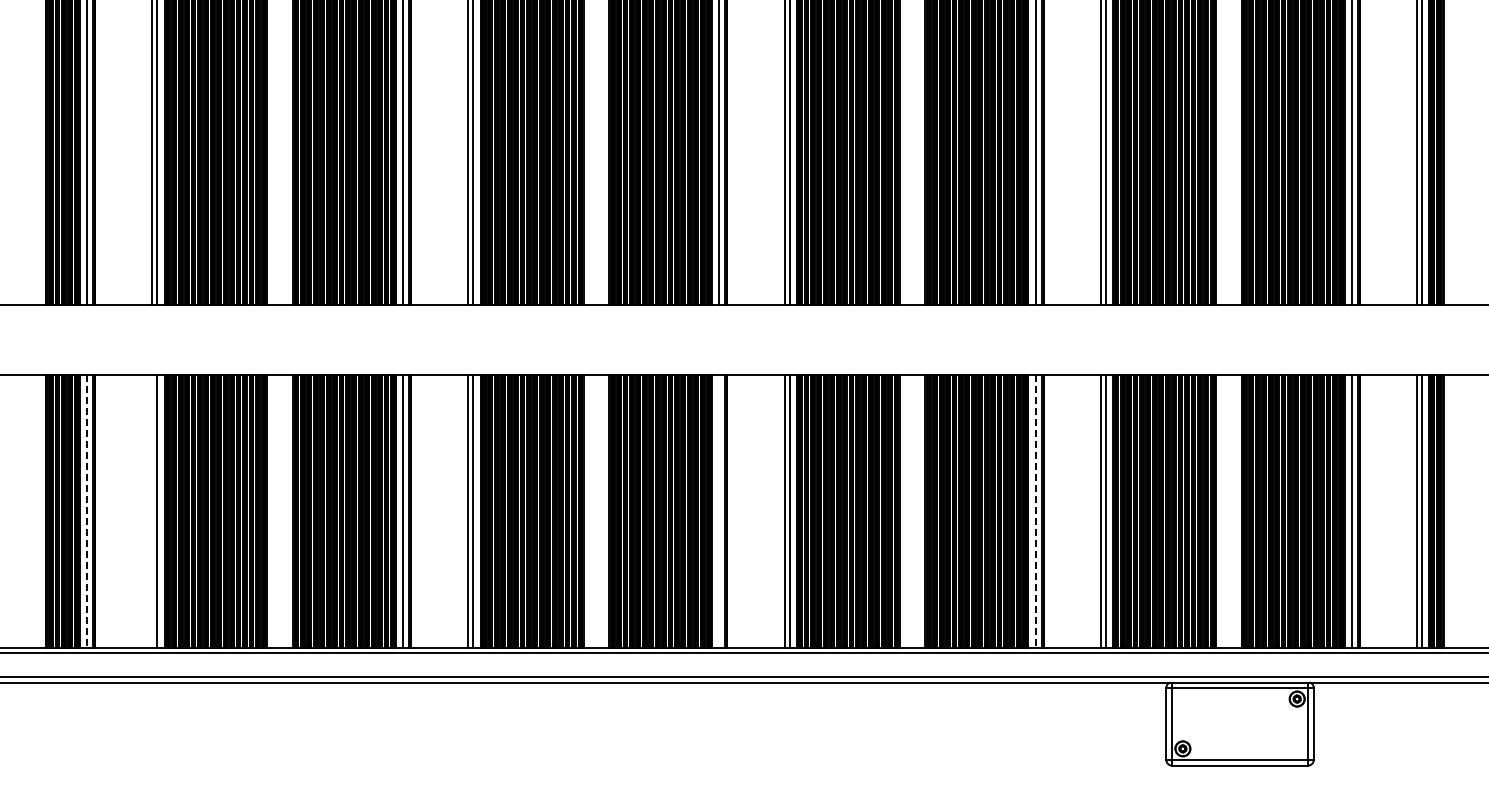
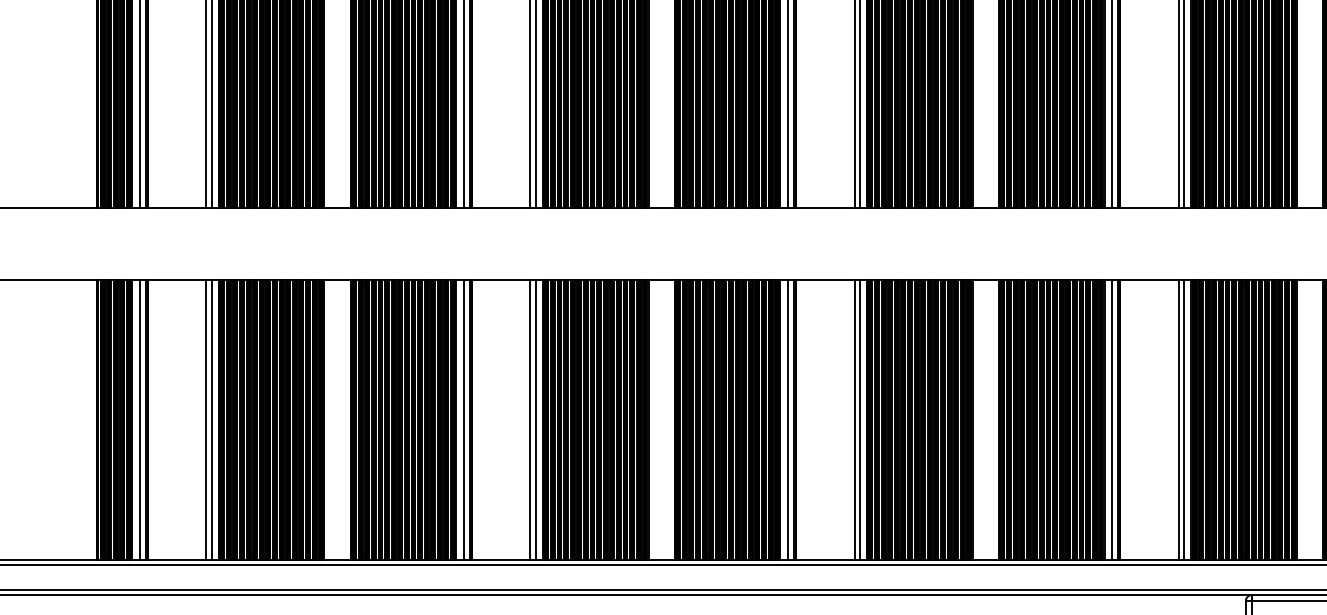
line: (152, 510) -> (206, 419), added
line: (719, 510) -> (787, 419), added
line: (87, 511) -> (139, 420), dashed -> solid
line: (1035, 511) -> (1111, 420), dashed -> solid

